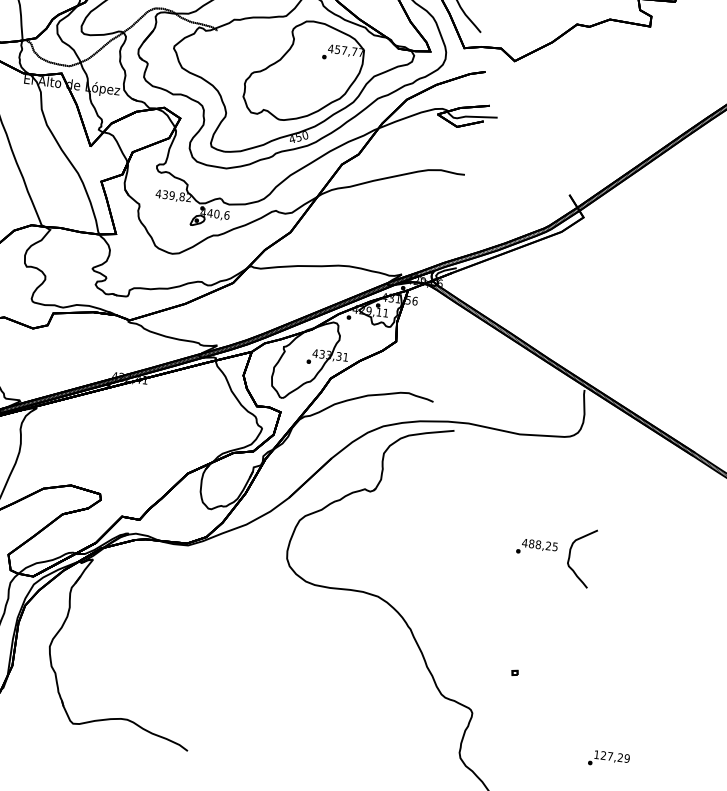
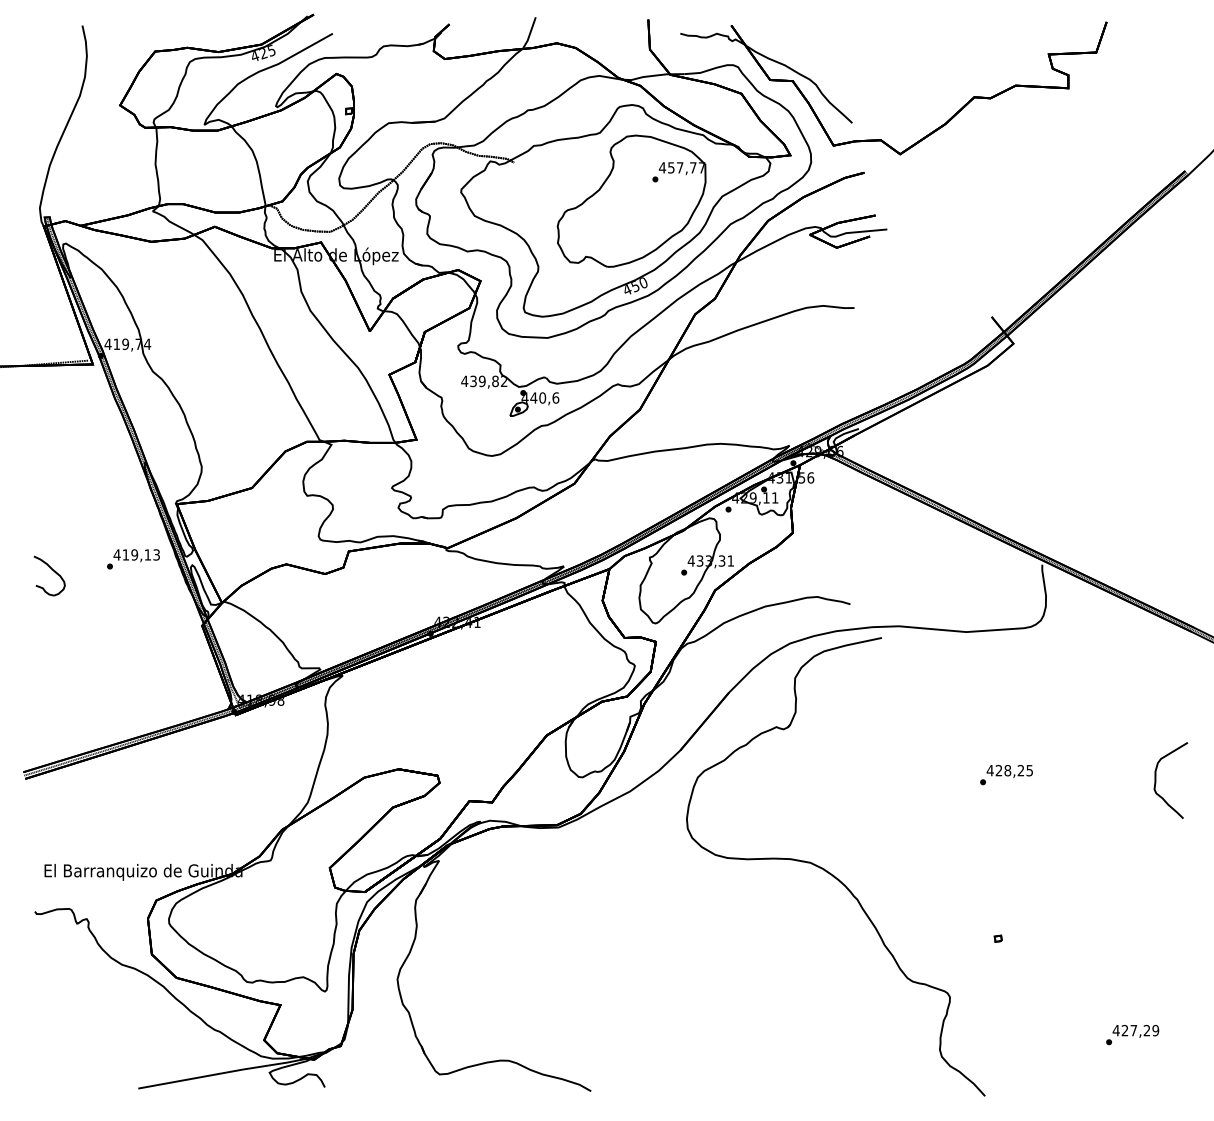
text: (531, 543) -> (998, 770), 488,25 -> 428,25
part: (570, 556) -> (1156, 780), moved
text: (596, 754) -> (1115, 1030), 127,29 -> 427,29

